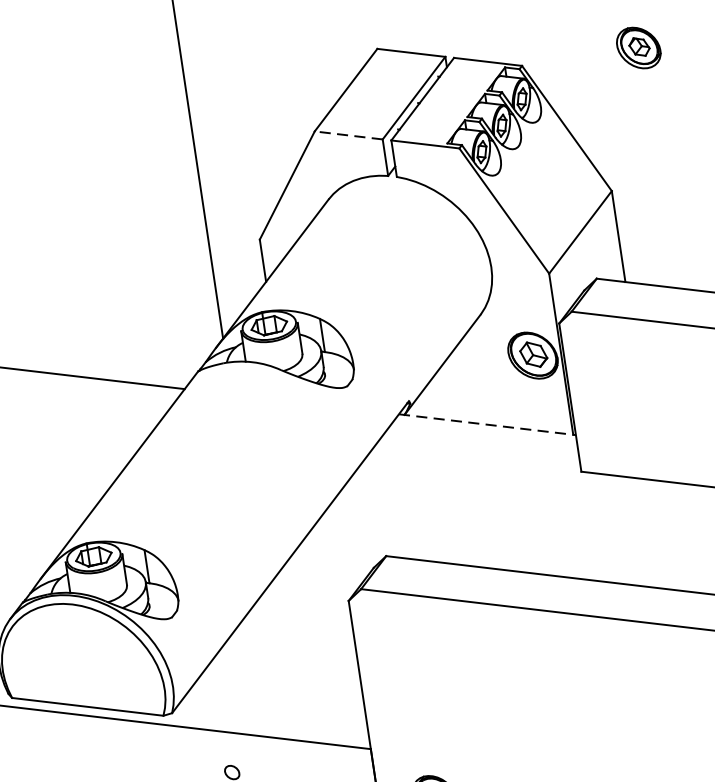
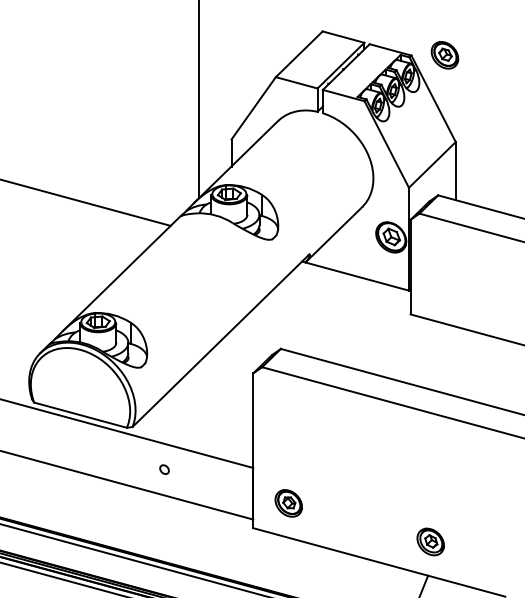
part: (638, 48) -> (444, 55), moved
line: (348, 134) -> (296, 82), dashed -> solid
line: (487, 424) -> (356, 276), dashed -> solid

